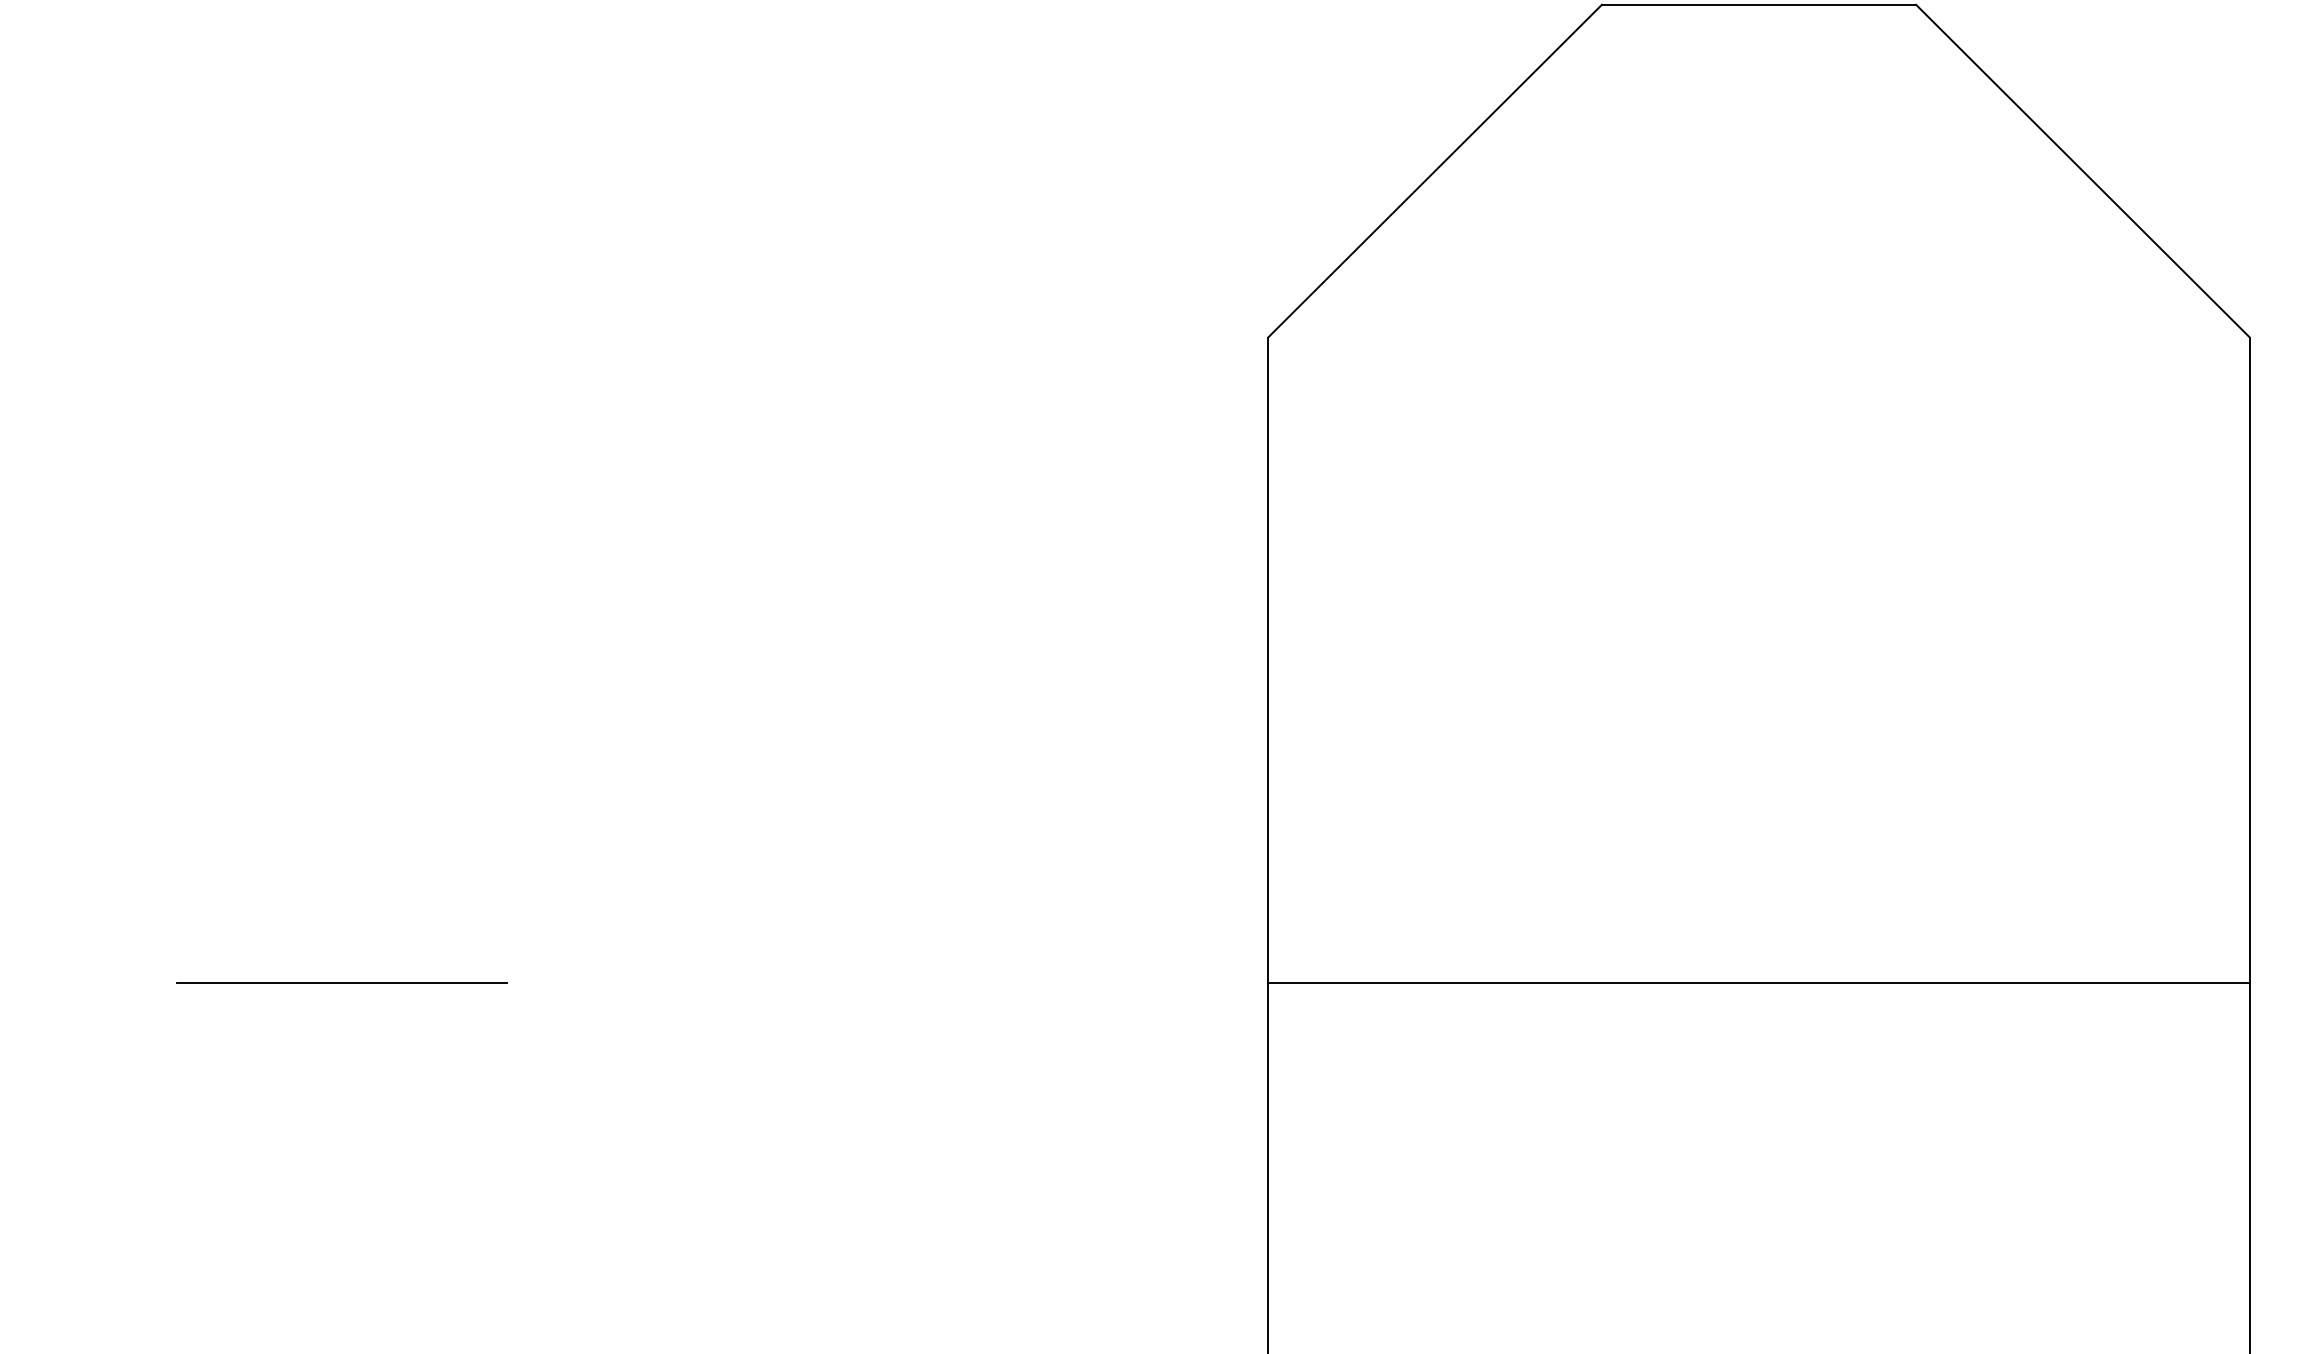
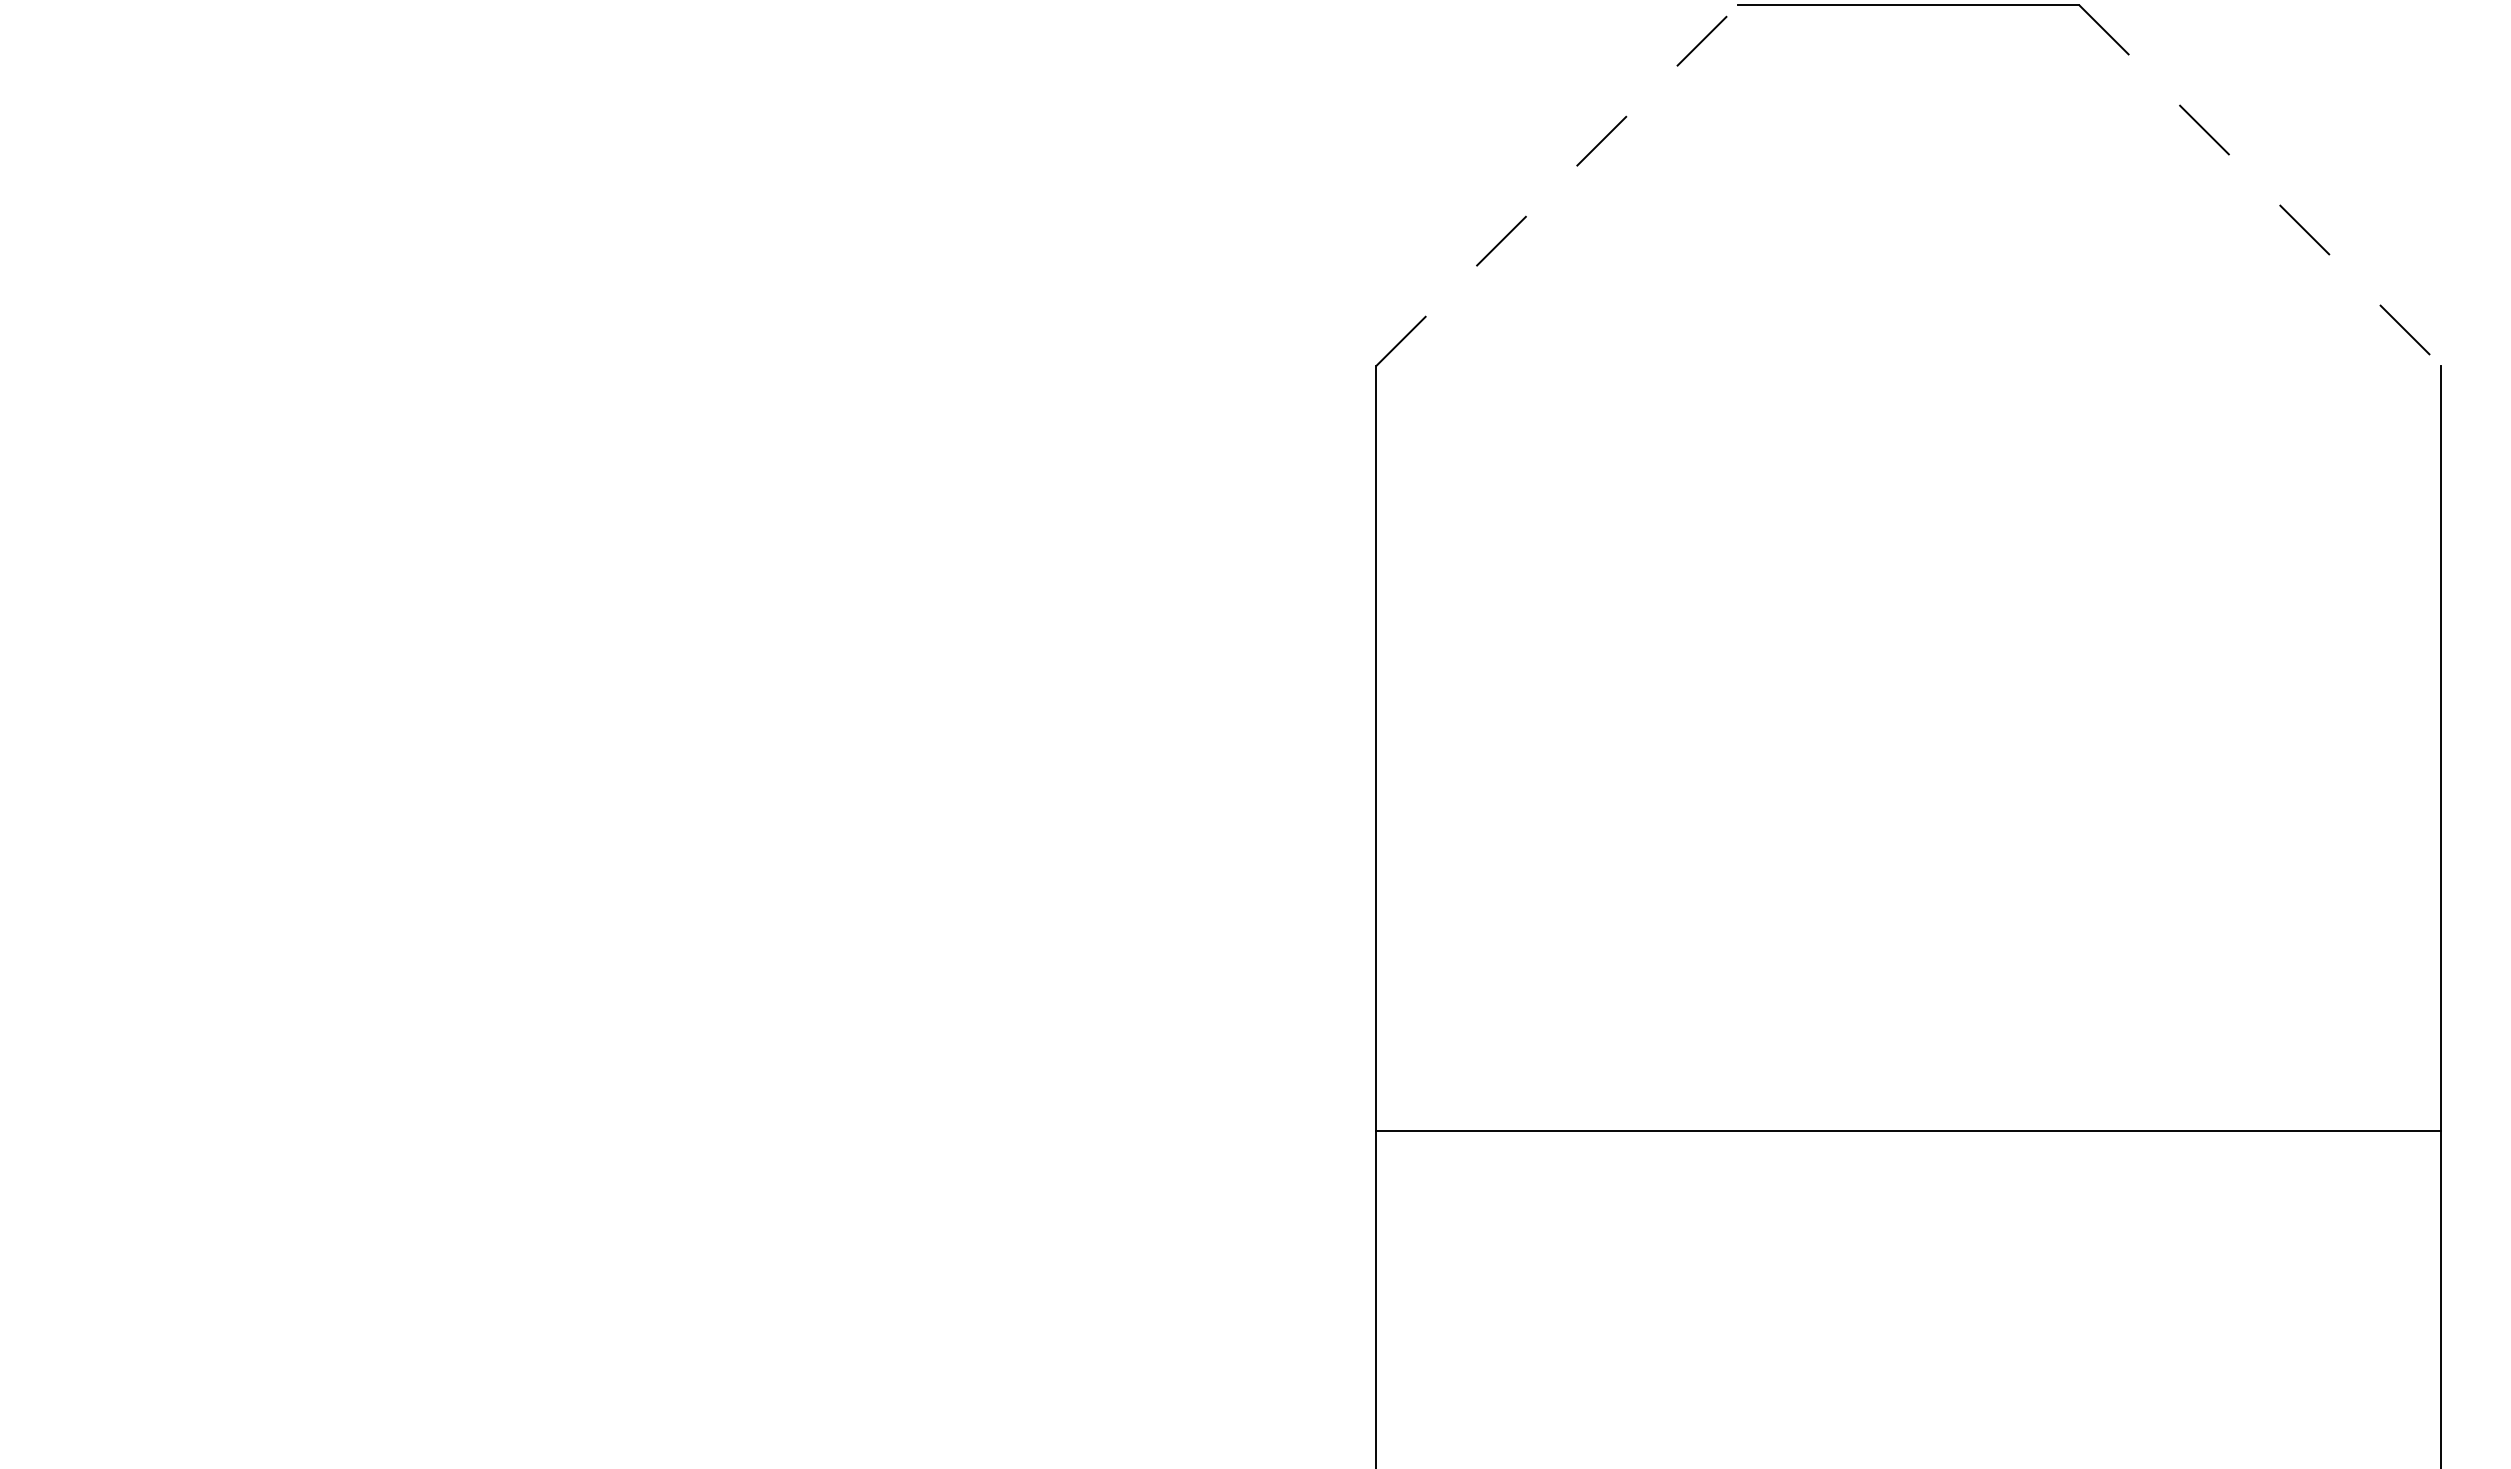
line: (1435, 171) -> (1557, 185), solid -> dashed
line: (2083, 171) -> (2260, 185), solid -> dashed
line: (341, 983) -> (370, 1067), removed
line: (1758, 983) -> (1908, 1131), moved

